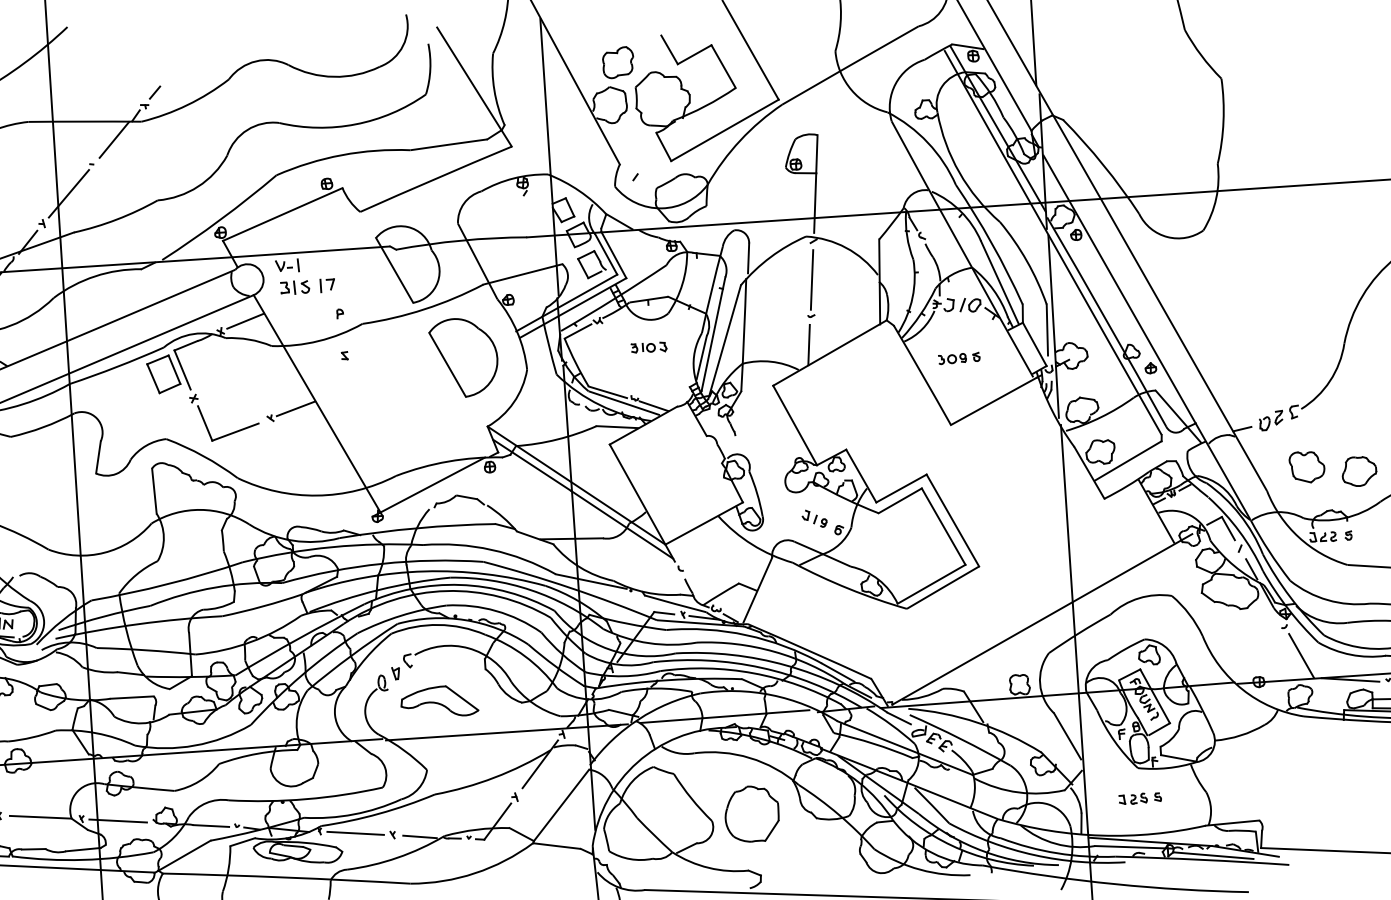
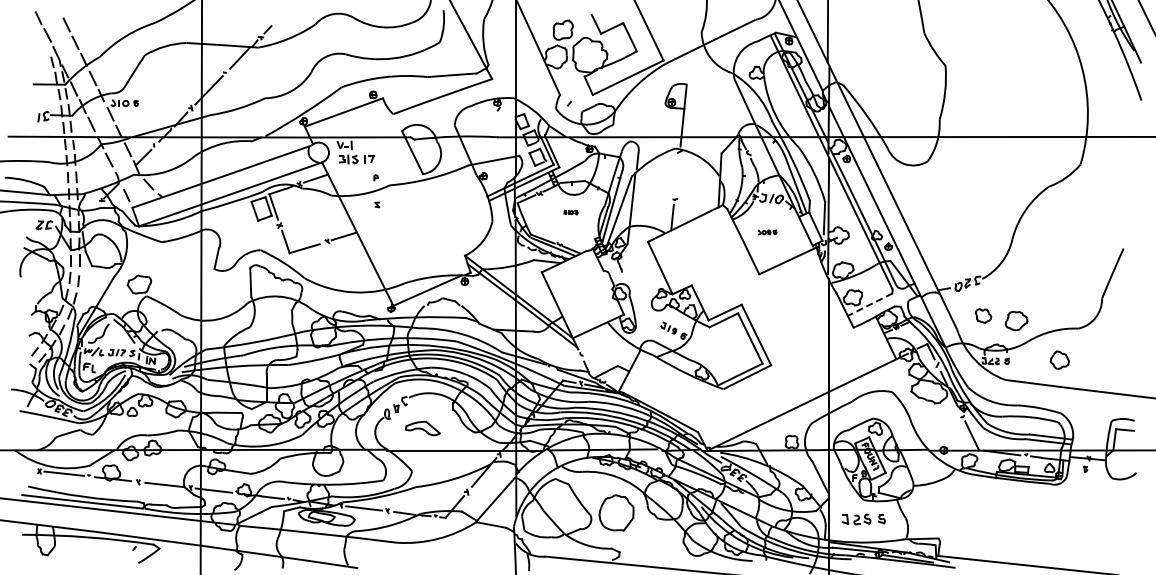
line: (812, 280) -> (677, 176), removed
part: (648, 347) -> (570, 212), size x0.6
part: (463, 356) -> (452, 210), removed
part: (959, 358) -> (767, 232), size x0.7
line: (1128, 460) -> (870, 304), solid -> dashed
part: (1306, 466) -> (983, 315), size x0.7
part: (438, 701) -> (422, 428), size x0.7
part: (1139, 798) -> (863, 519), size x1.6

